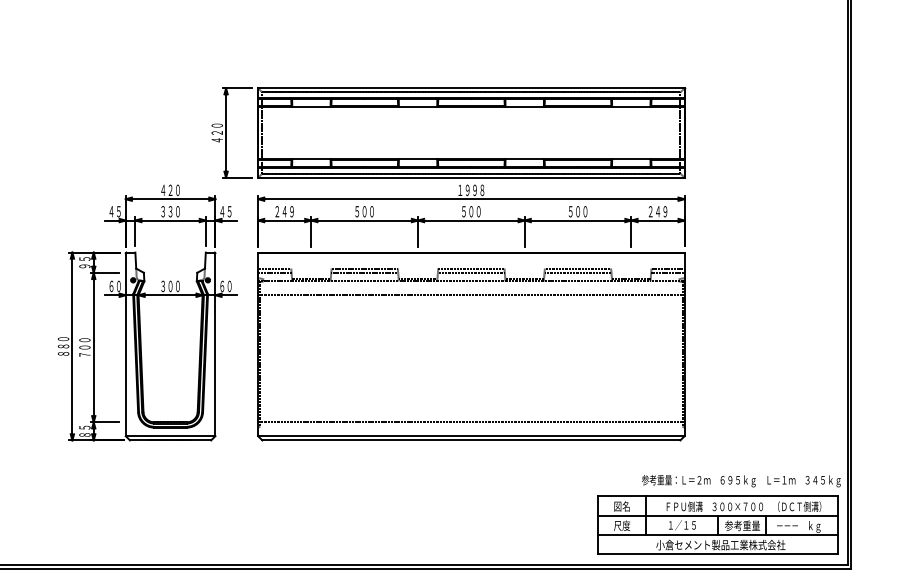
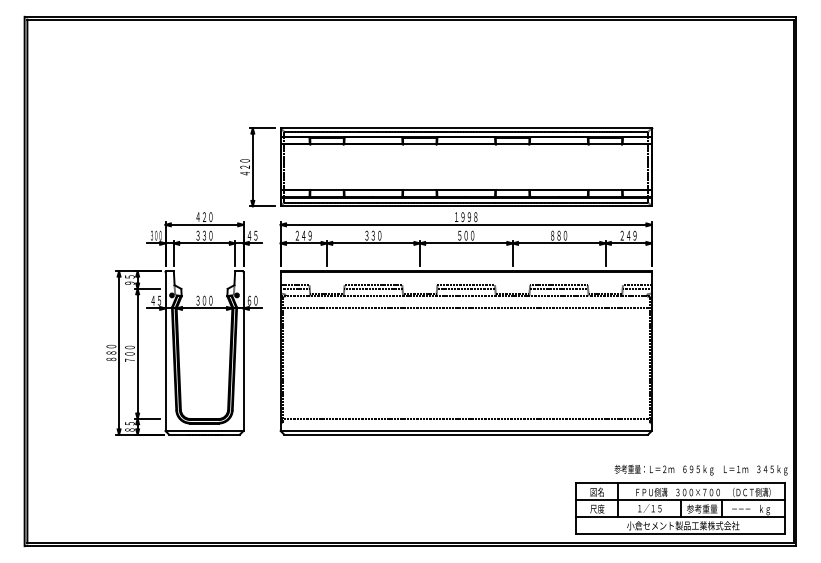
text: (115, 211) -> (156, 235), ４５ -> ３００
text: (360, 211) -> (369, 235), ５００ -> ３３０
text: (573, 211) -> (555, 235), ５００ -> ８８０
text: (115, 286) -> (156, 300), ６０ -> ４５

